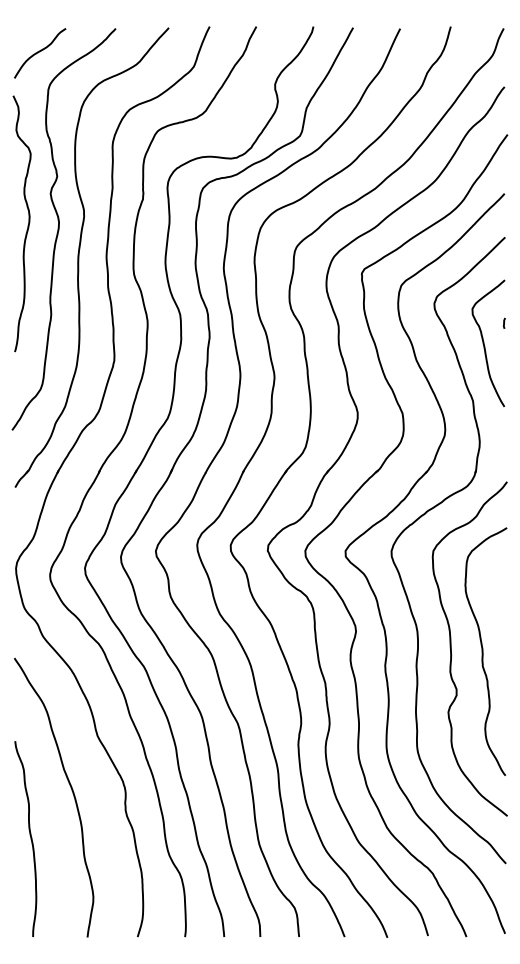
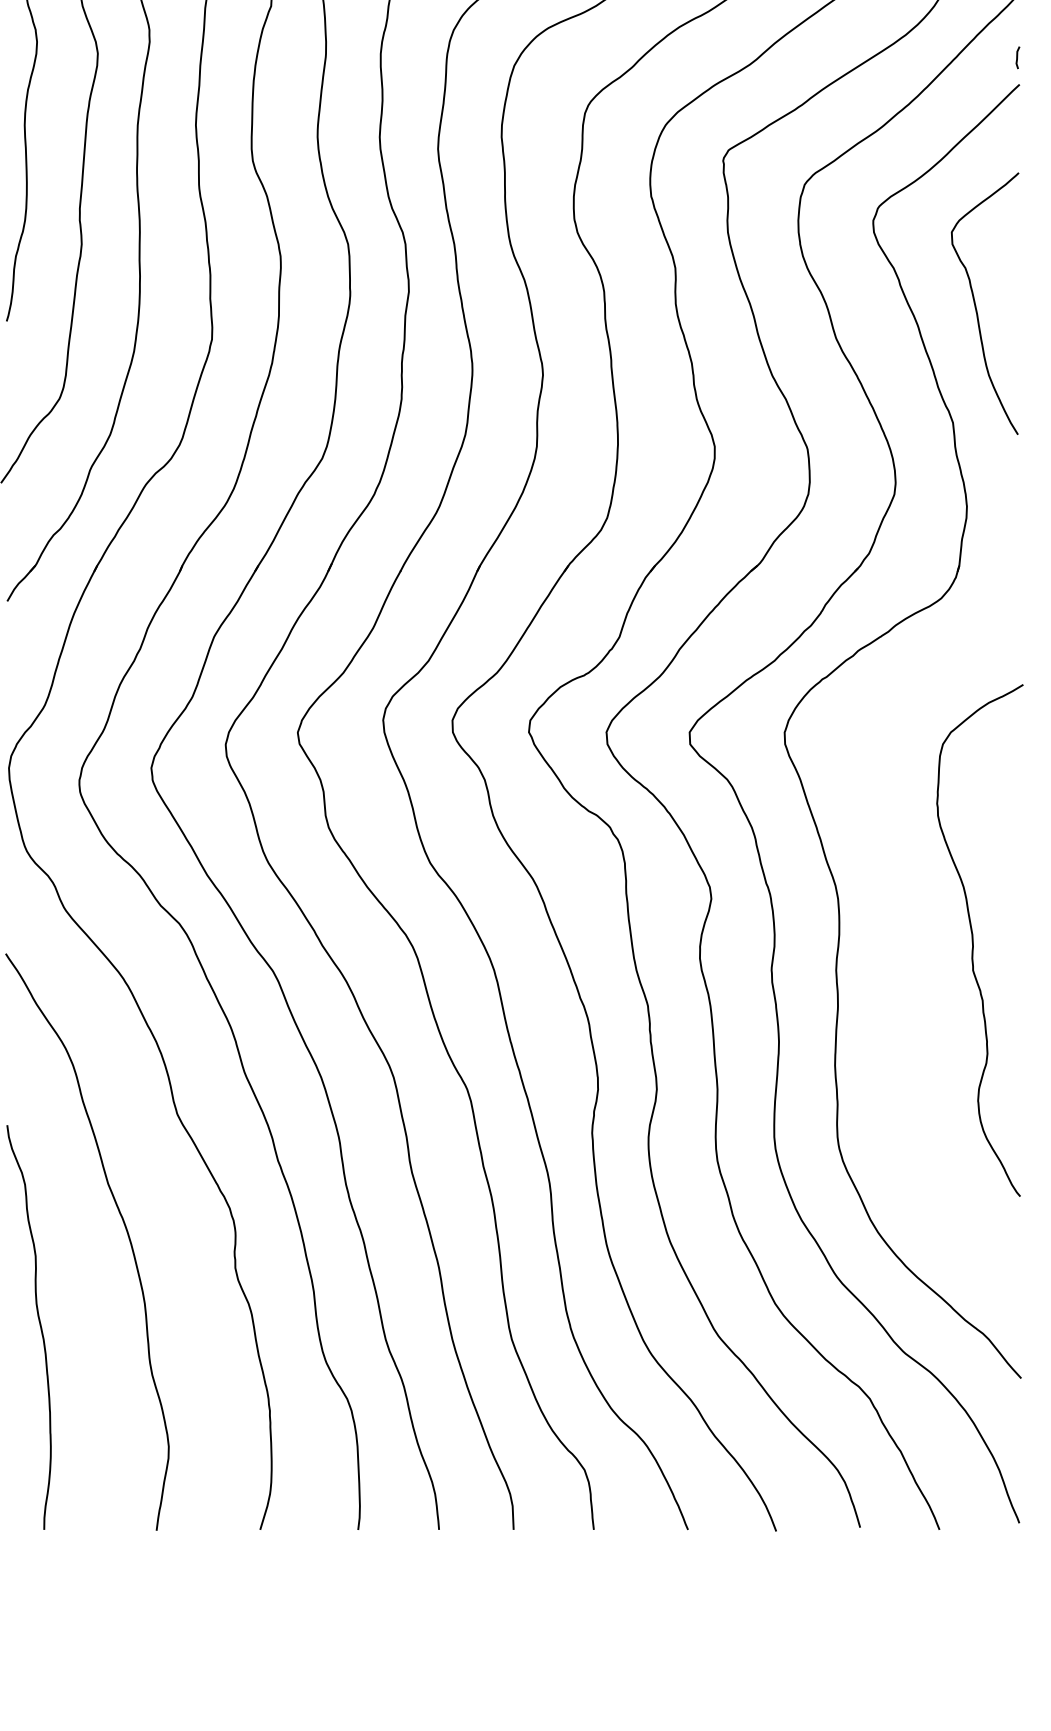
line: (504, 322) -> (1017, 55), moved
curve: (451, 648) -> (908, 933), removed

